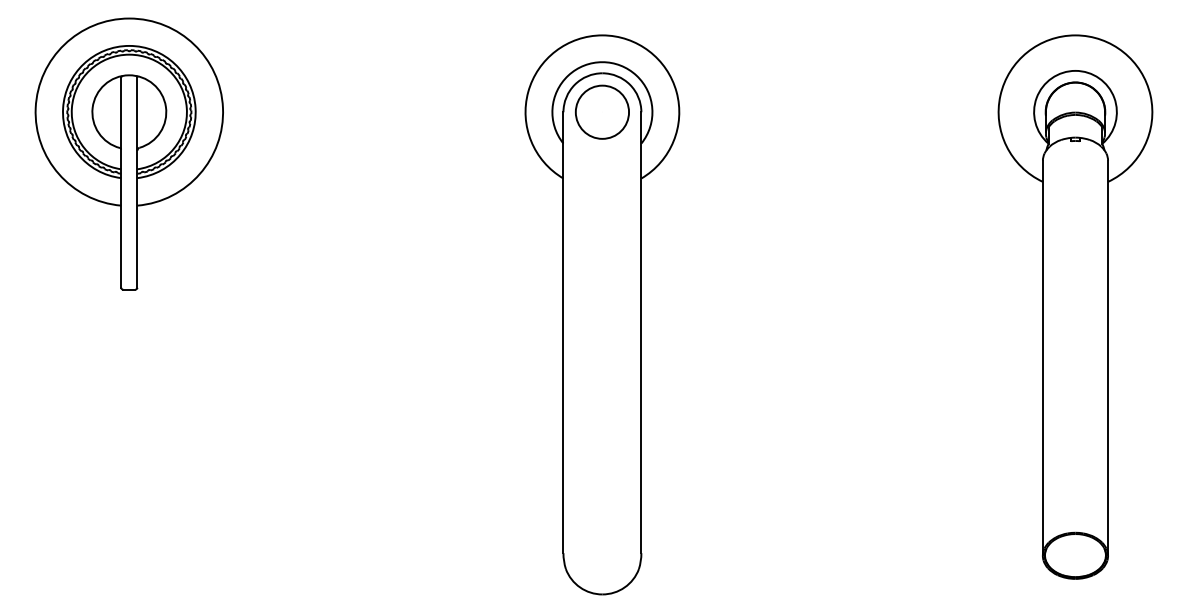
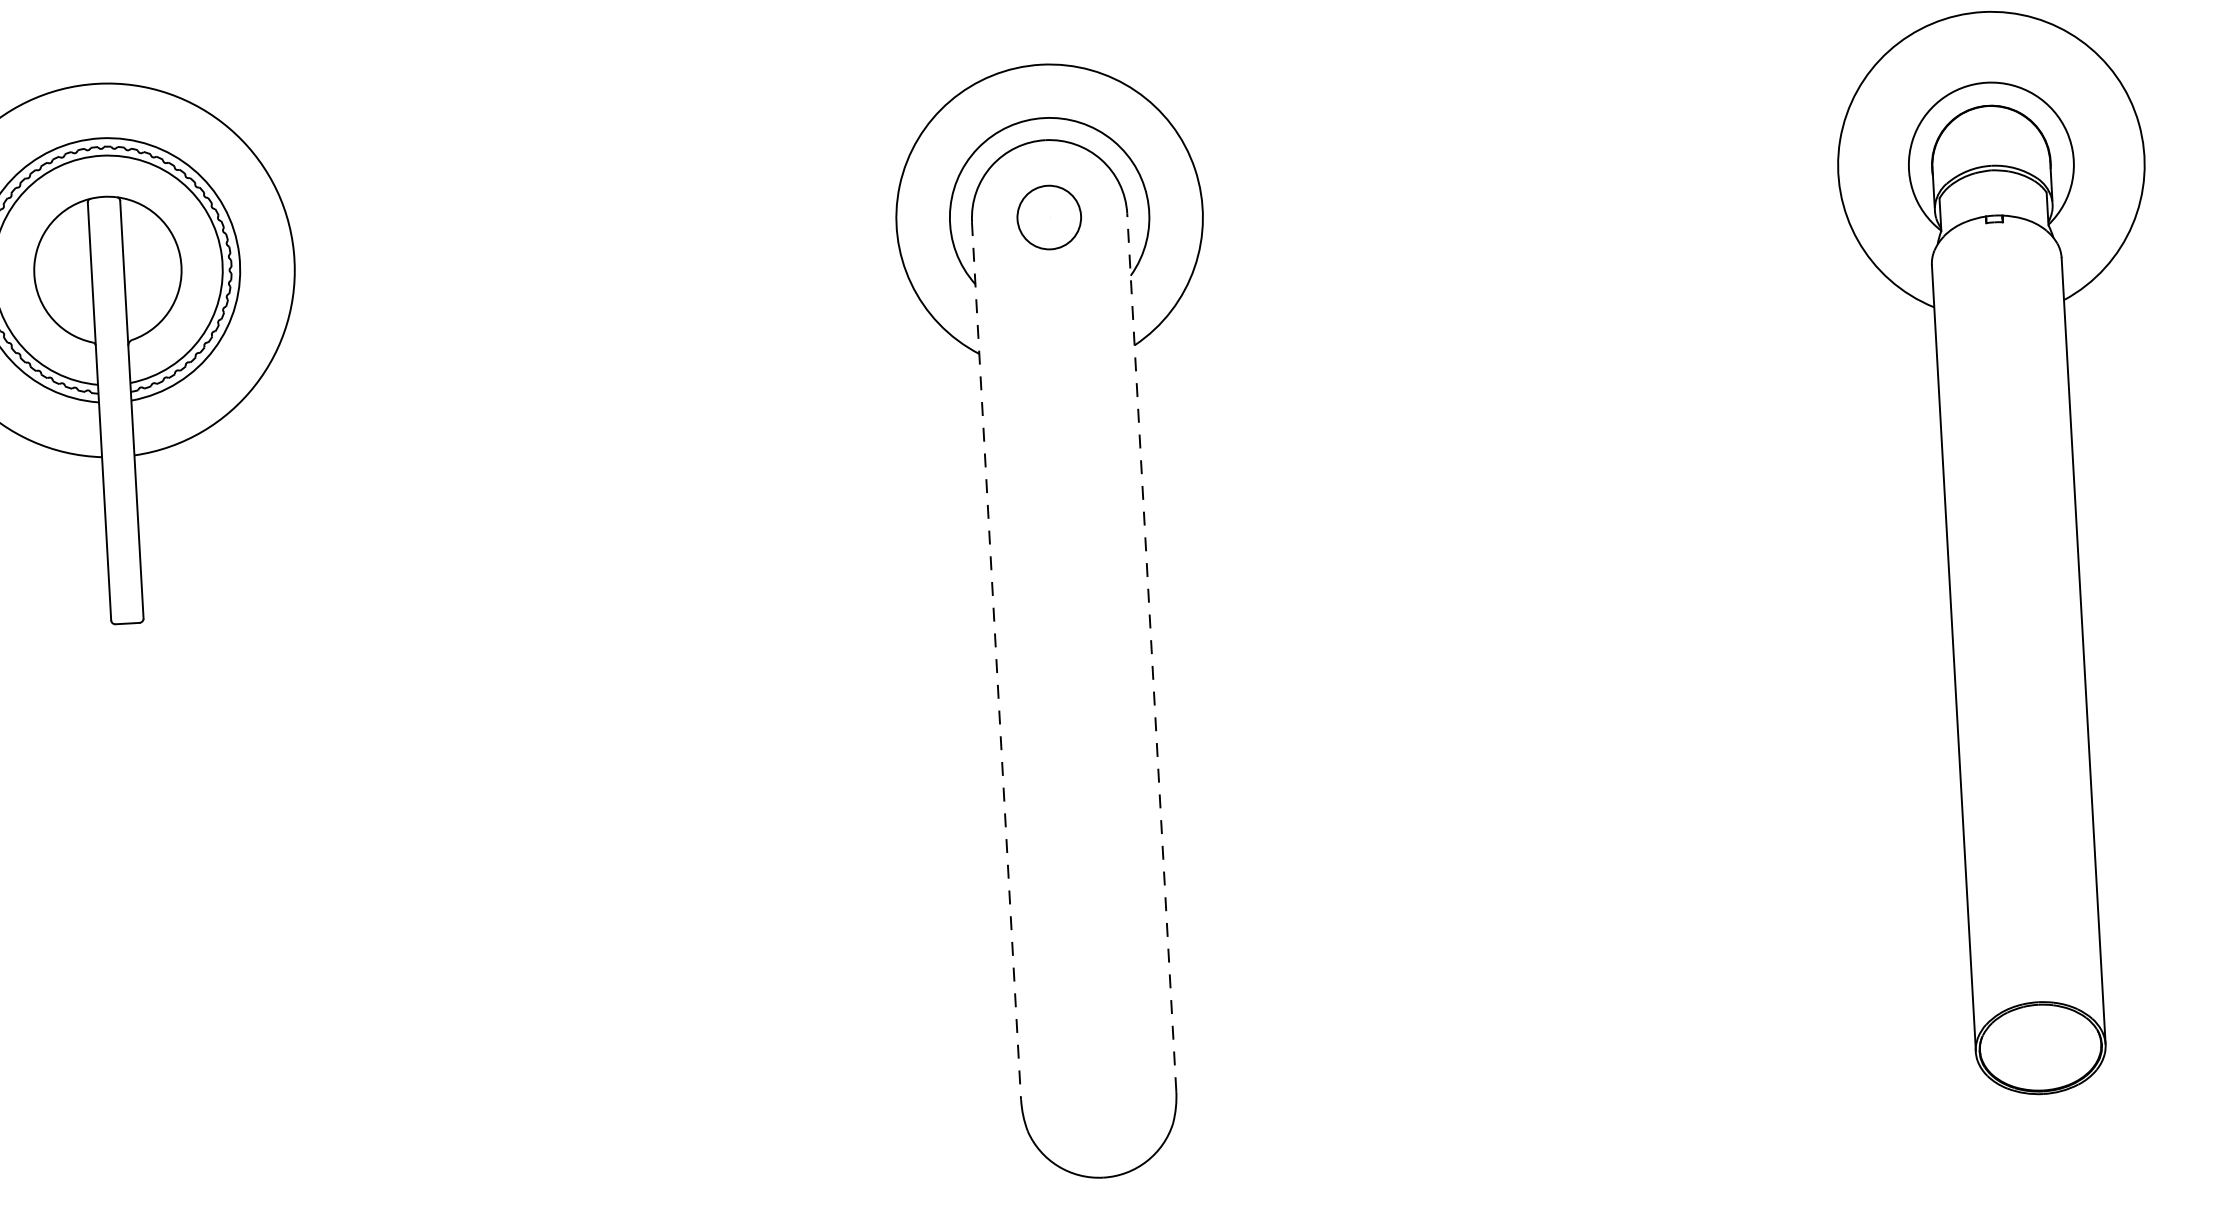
circle: (601, 111) -> (1047, 216), size x0.6
line: (641, 332) -> (1151, 651), solid -> dashed
line: (563, 333) -> (996, 662), solid -> dashed

